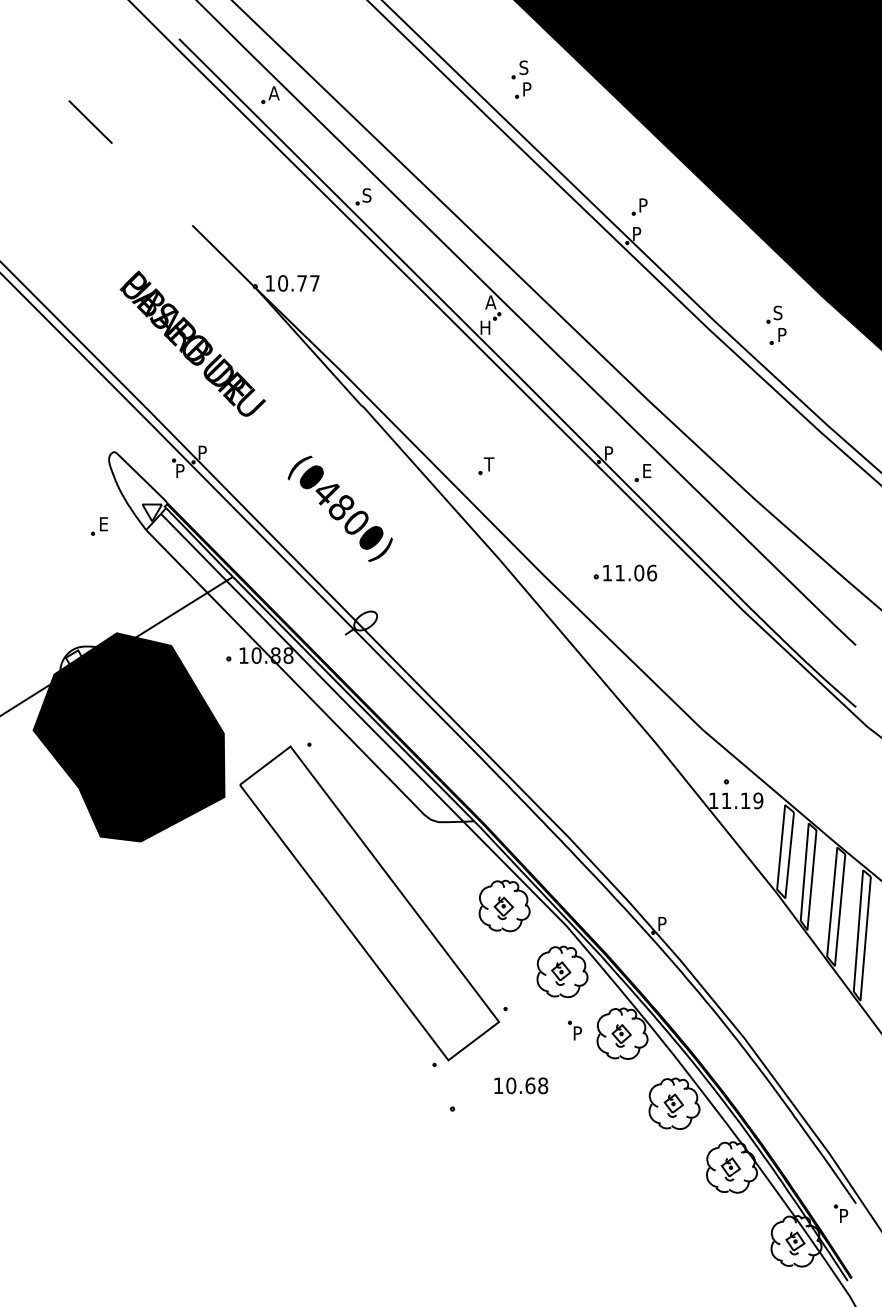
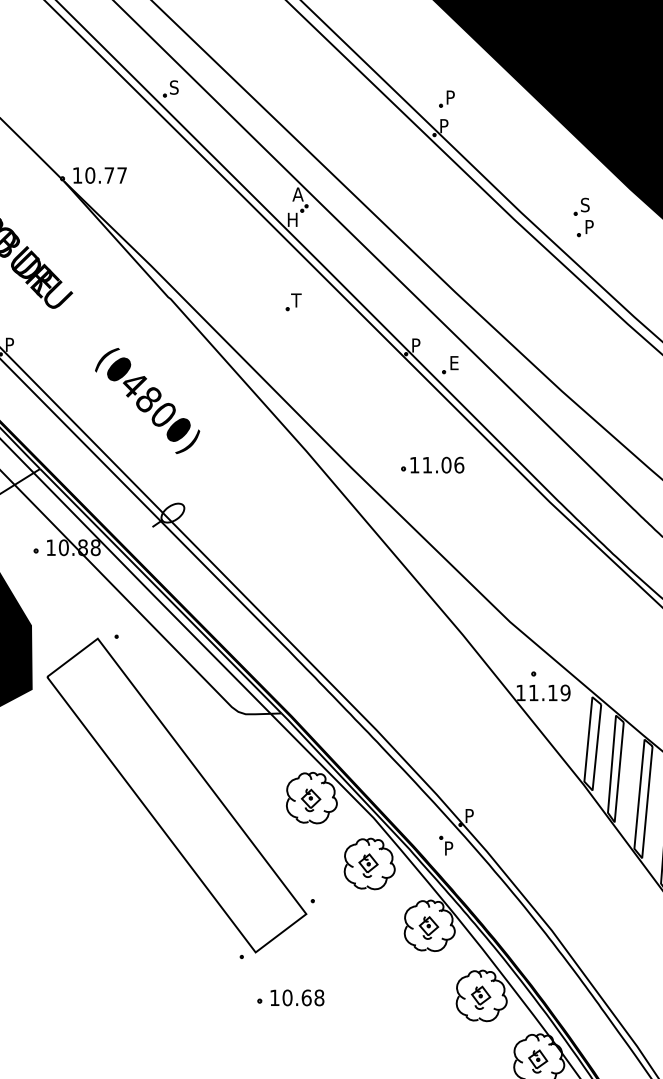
part: (486, 466) -> (293, 302), moved
part: (574, 1030) -> (445, 845), moved
text: (521, 1085) -> (297, 997), moved

